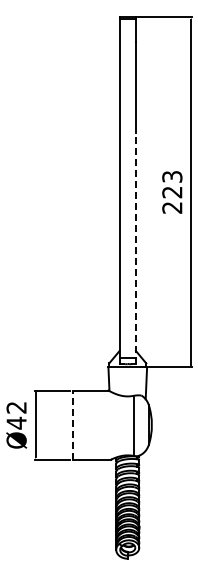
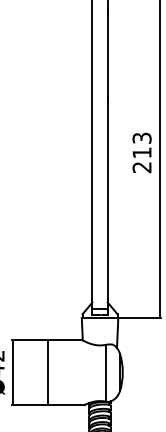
text: (172, 192) -> (142, 153), 223 -> 213
line: (135, 248) -> (107, 205), dashed -> solid
line: (72, 425) -> (47, 372), dashed -> solid

